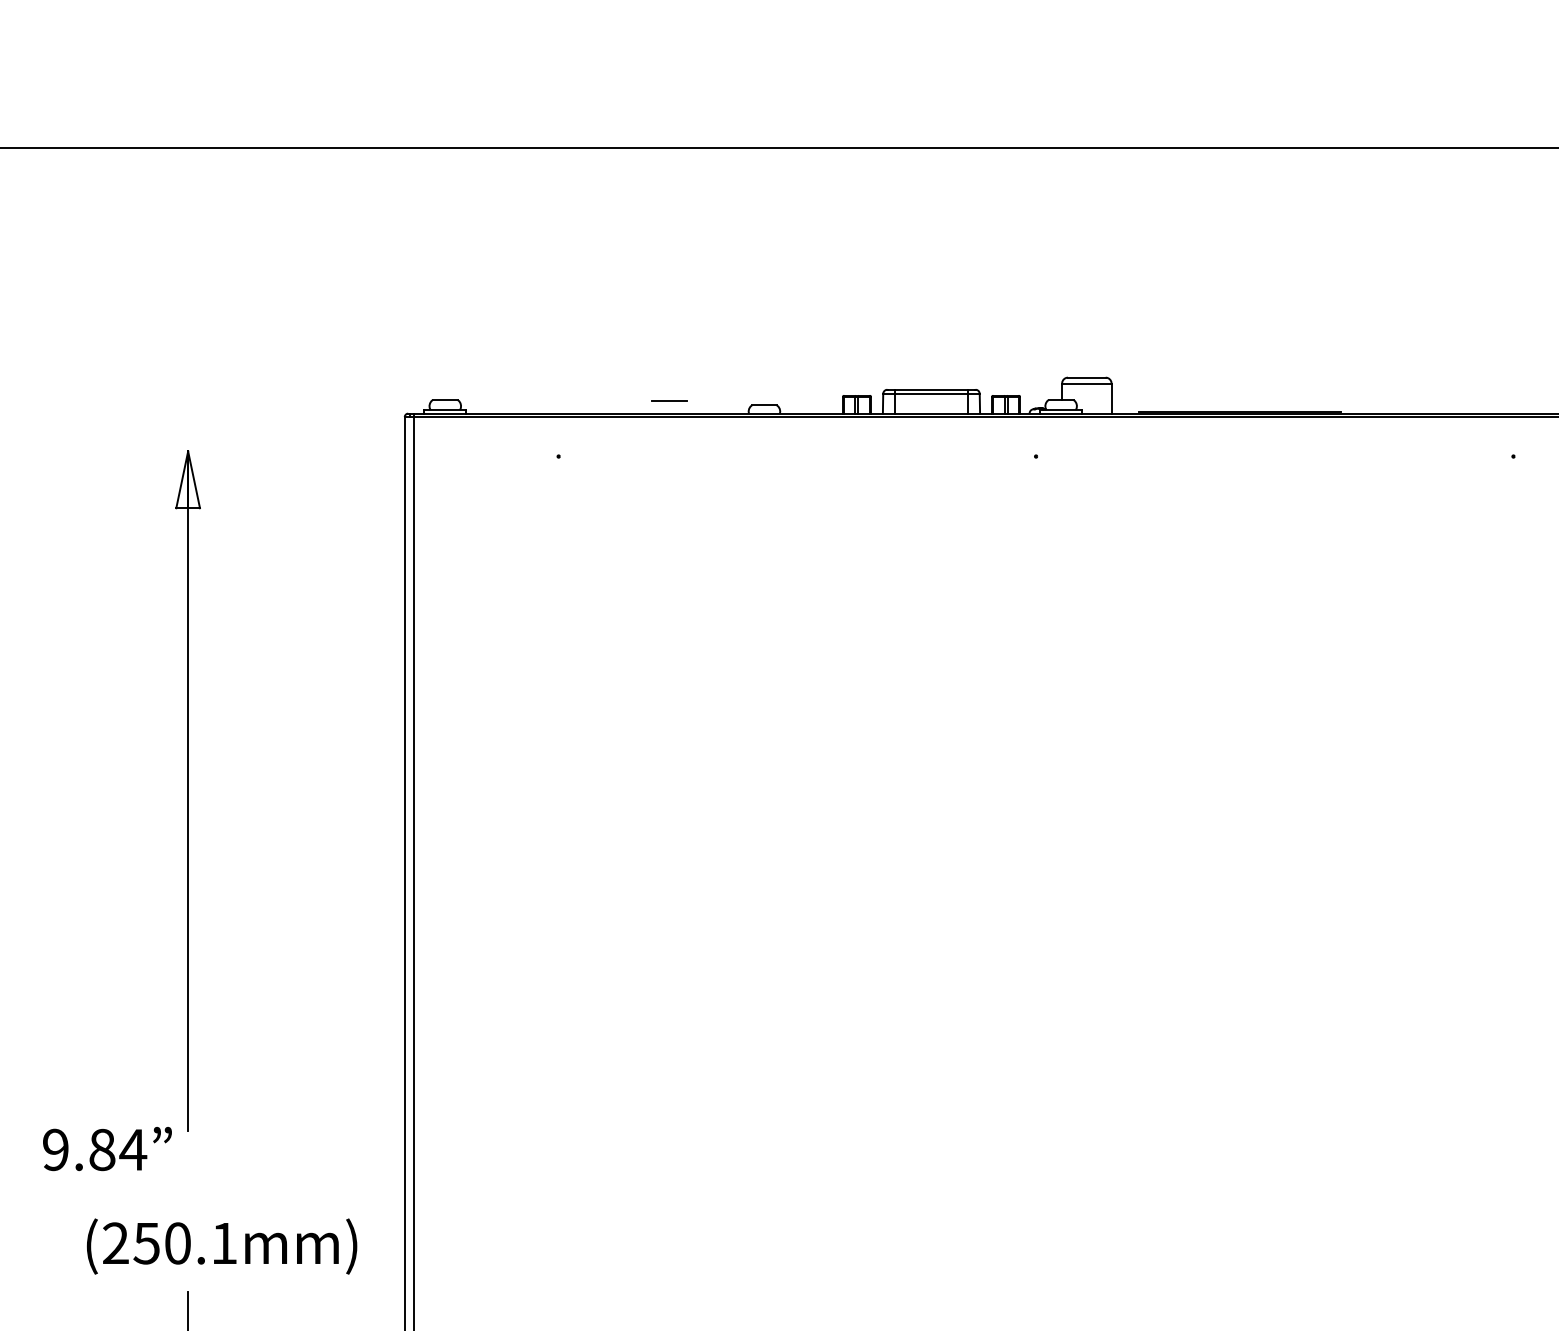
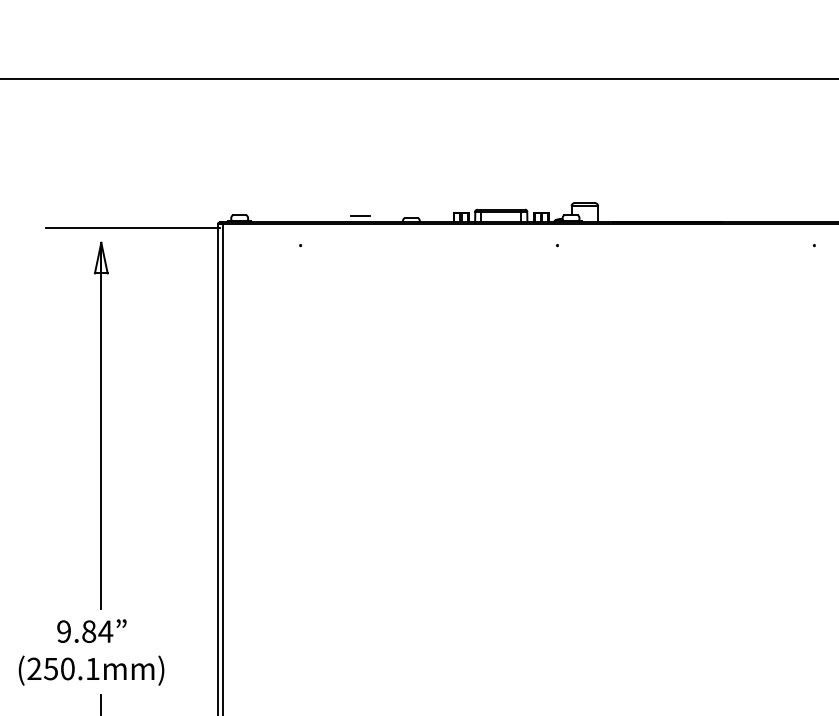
line: (246, 424) -> (132, 228), added
text: (106, 1147) -> (91, 630), moved
text: (221, 1246) -> (91, 670), moved

